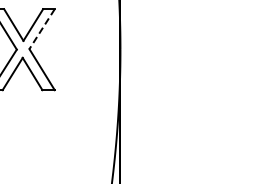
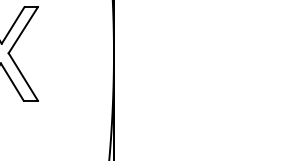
line: (42, 29) -> (23, 30), dashed -> solid

